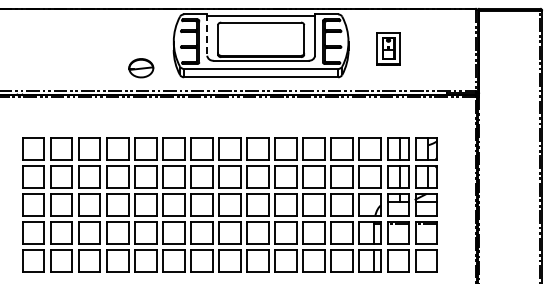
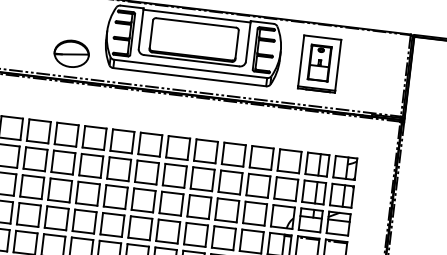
line: (207, 35) -> (141, 29), dashed -> solid
part: (388, 48) -> (319, 63), size x1.67
part: (141, 68) -> (71, 54), size x1.43

